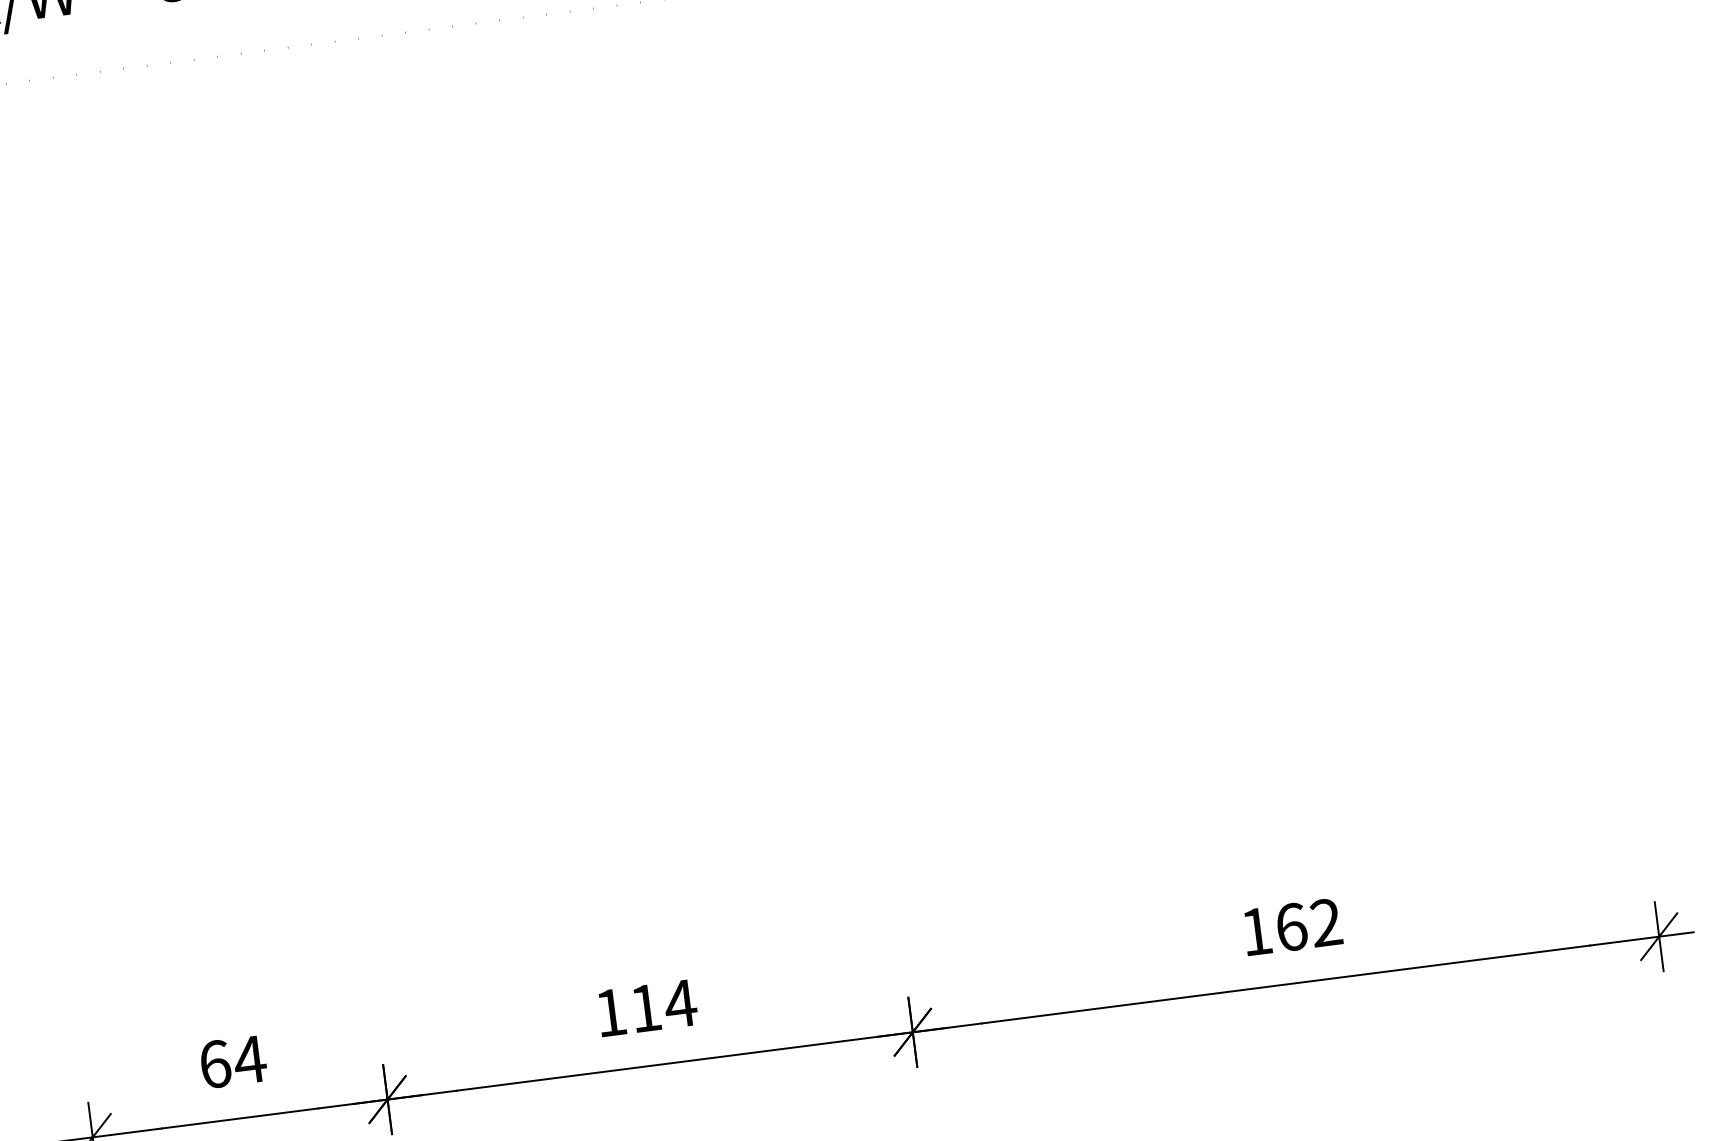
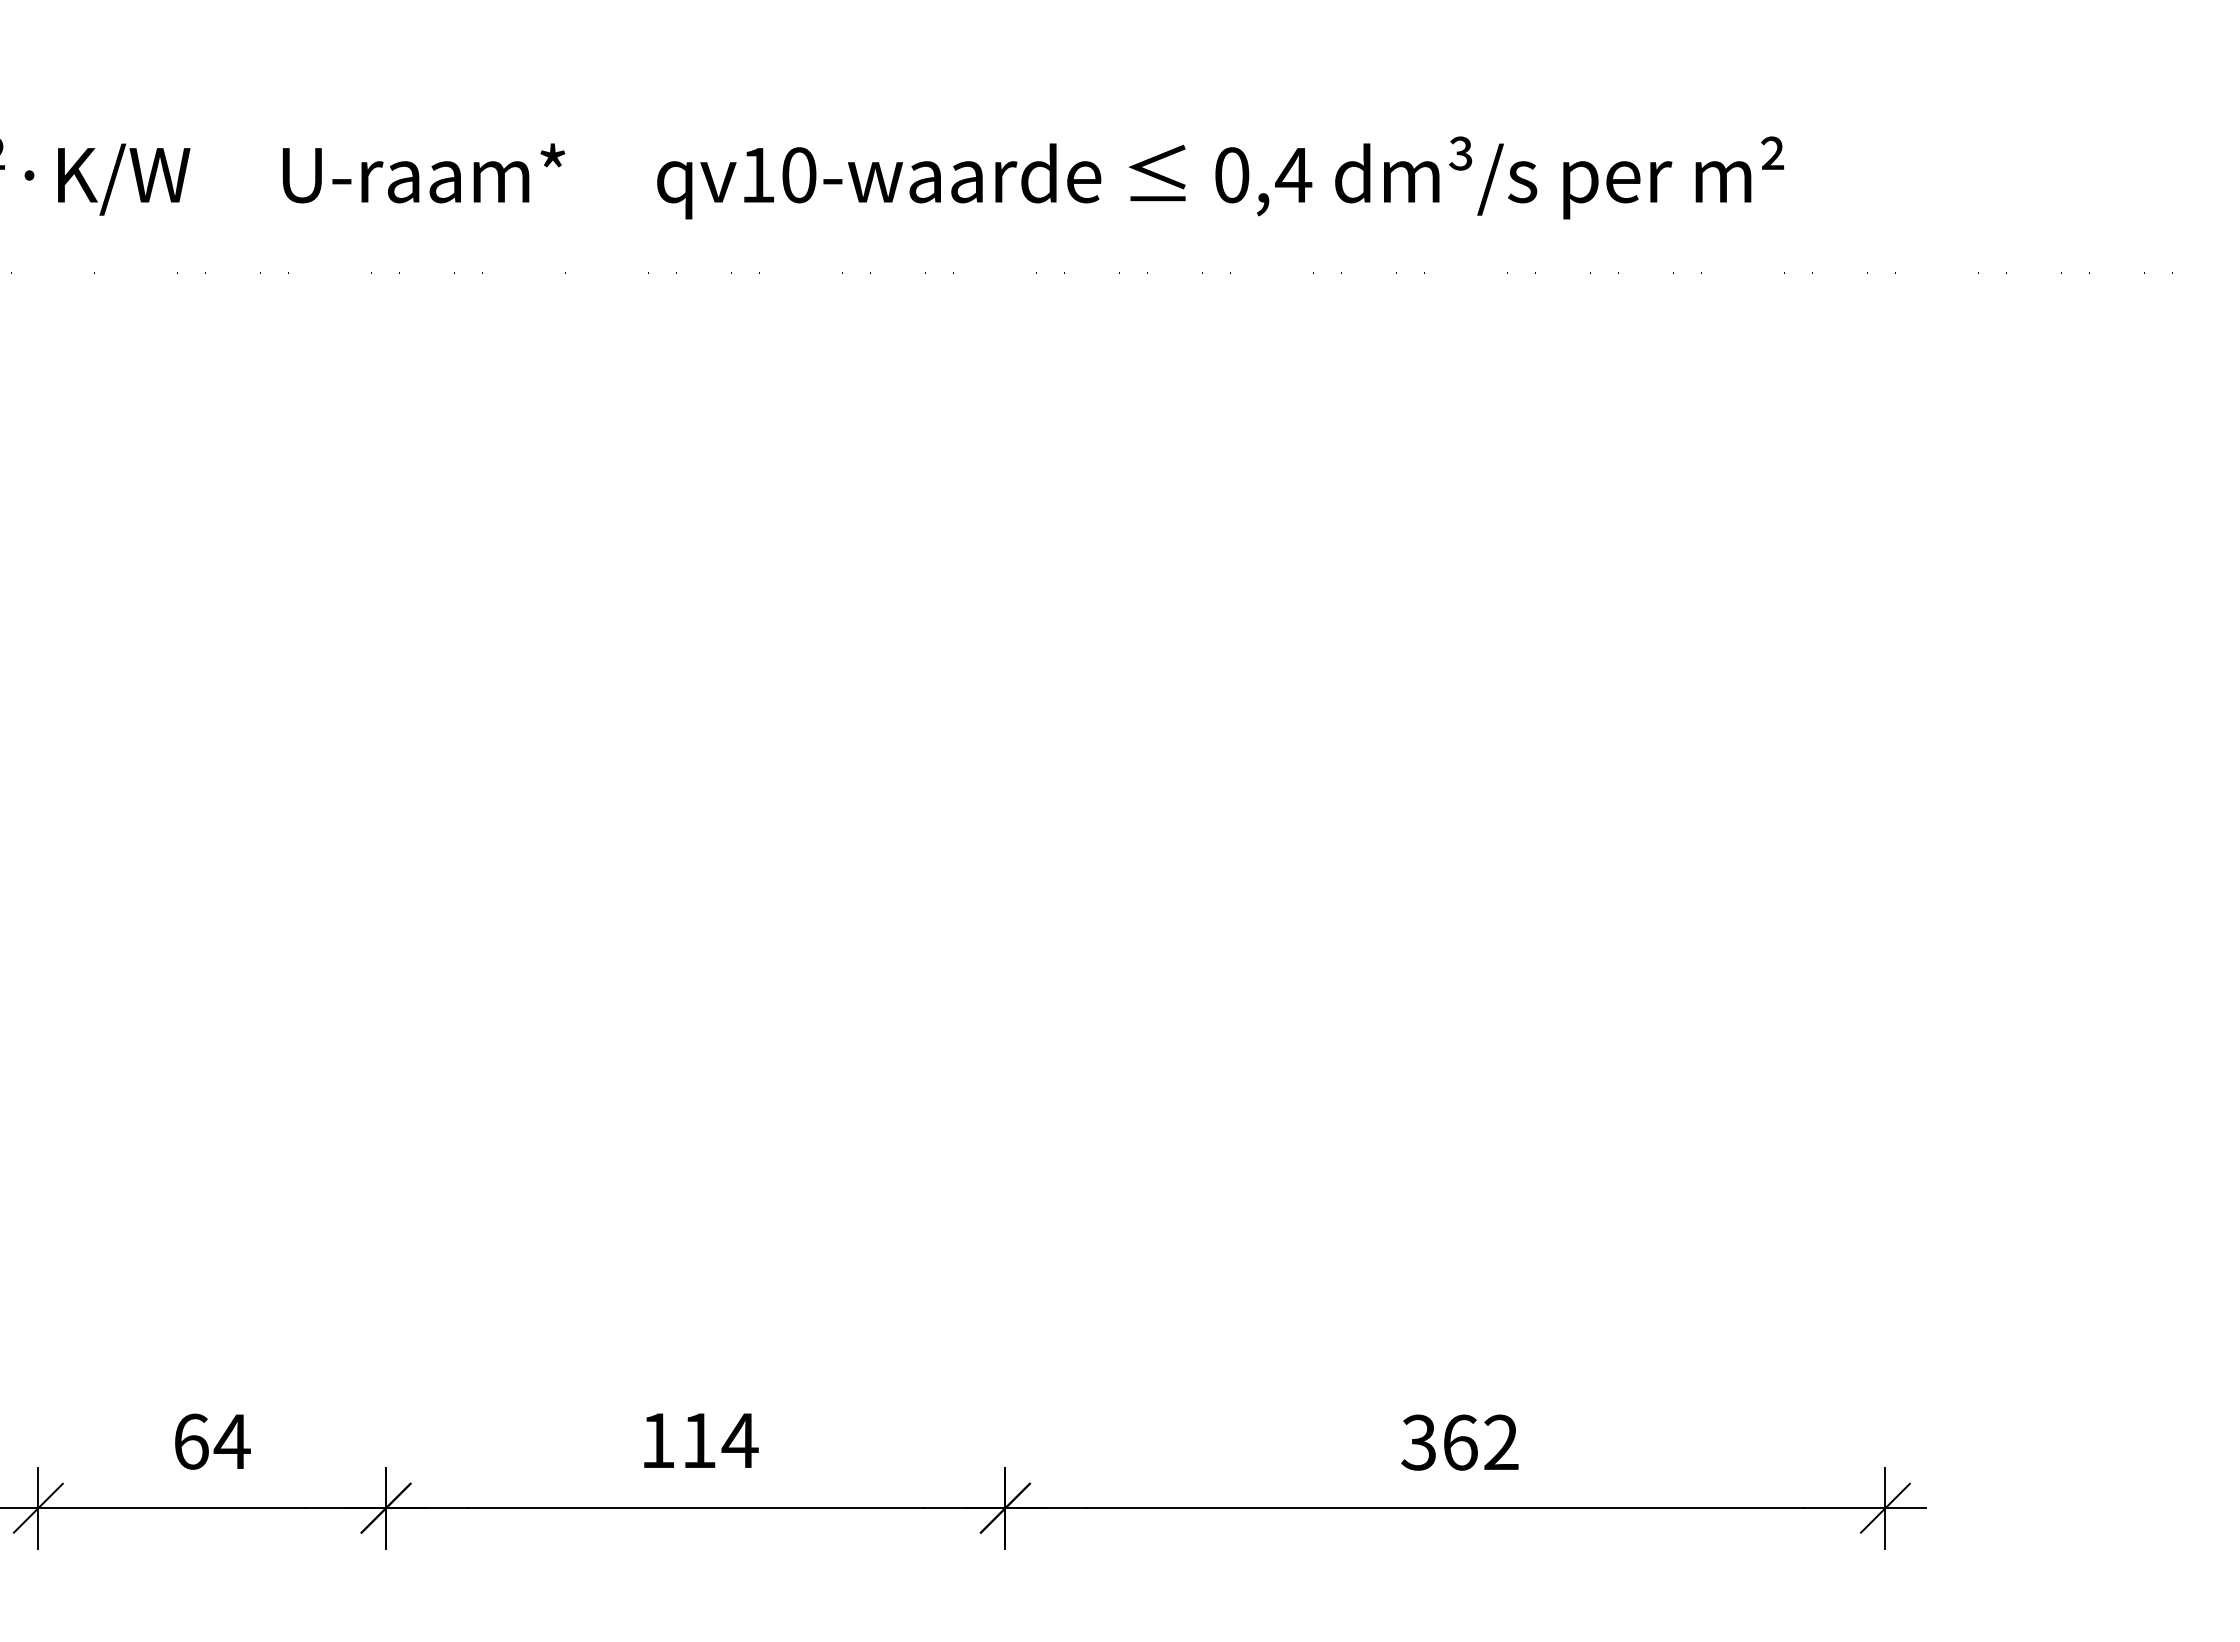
text: (1256, 931) -> (1418, 1442), 162 -> 362

